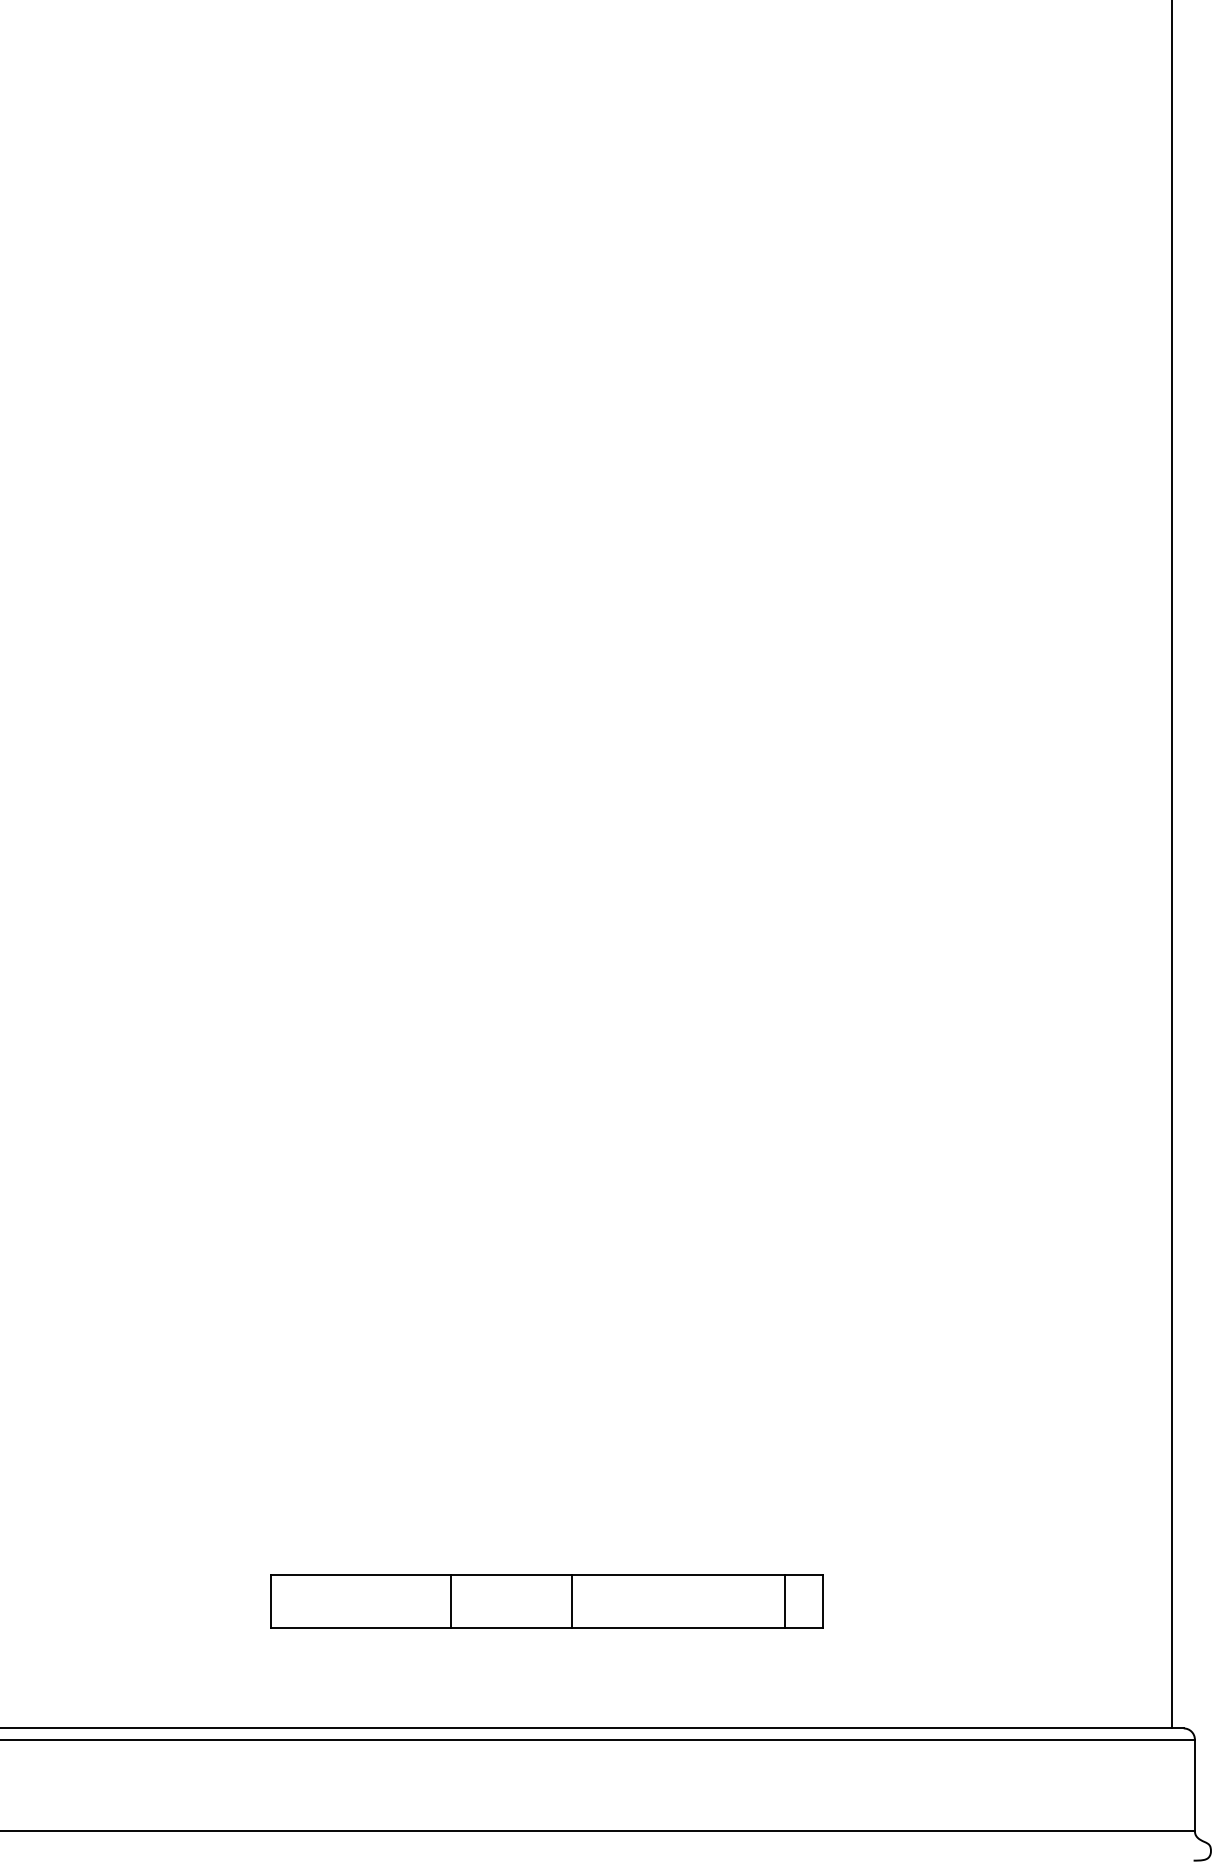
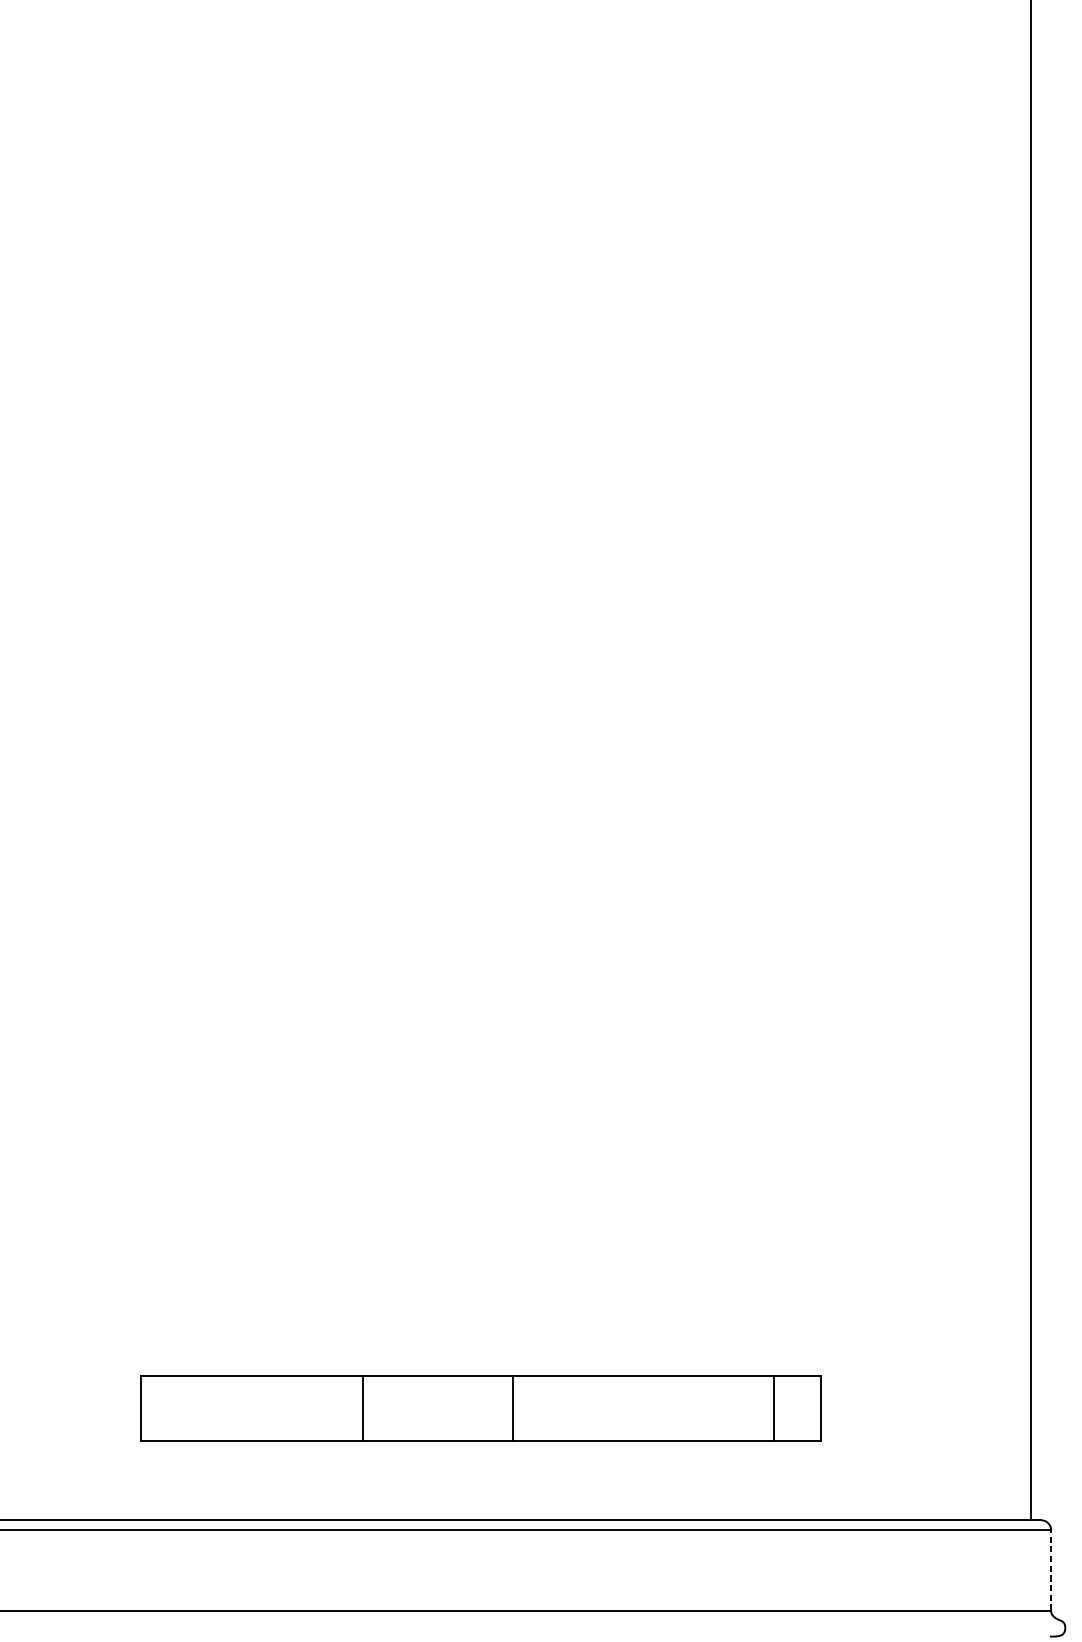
part: (546, 1601) -> (480, 1408), size x1.4
line: (1194, 1785) -> (1050, 1570), solid -> dashed

